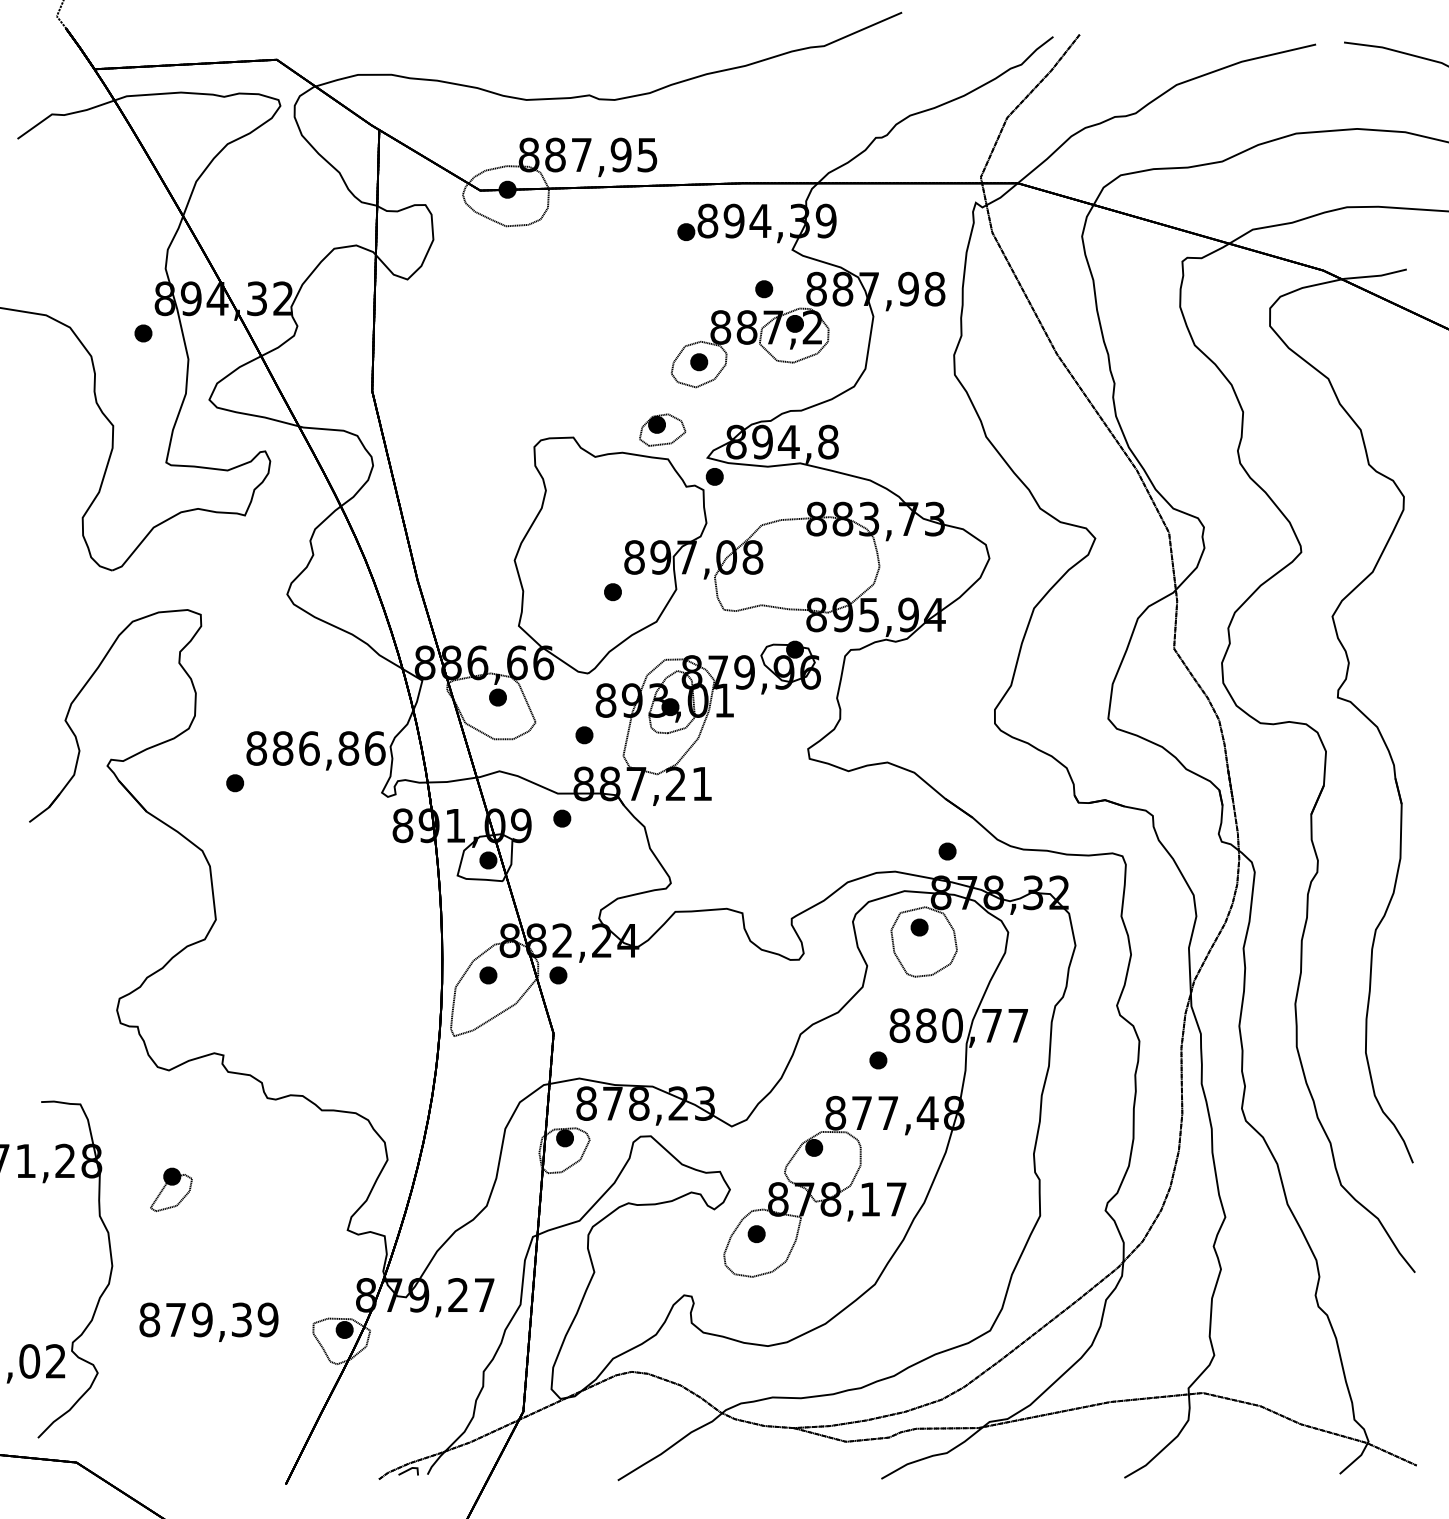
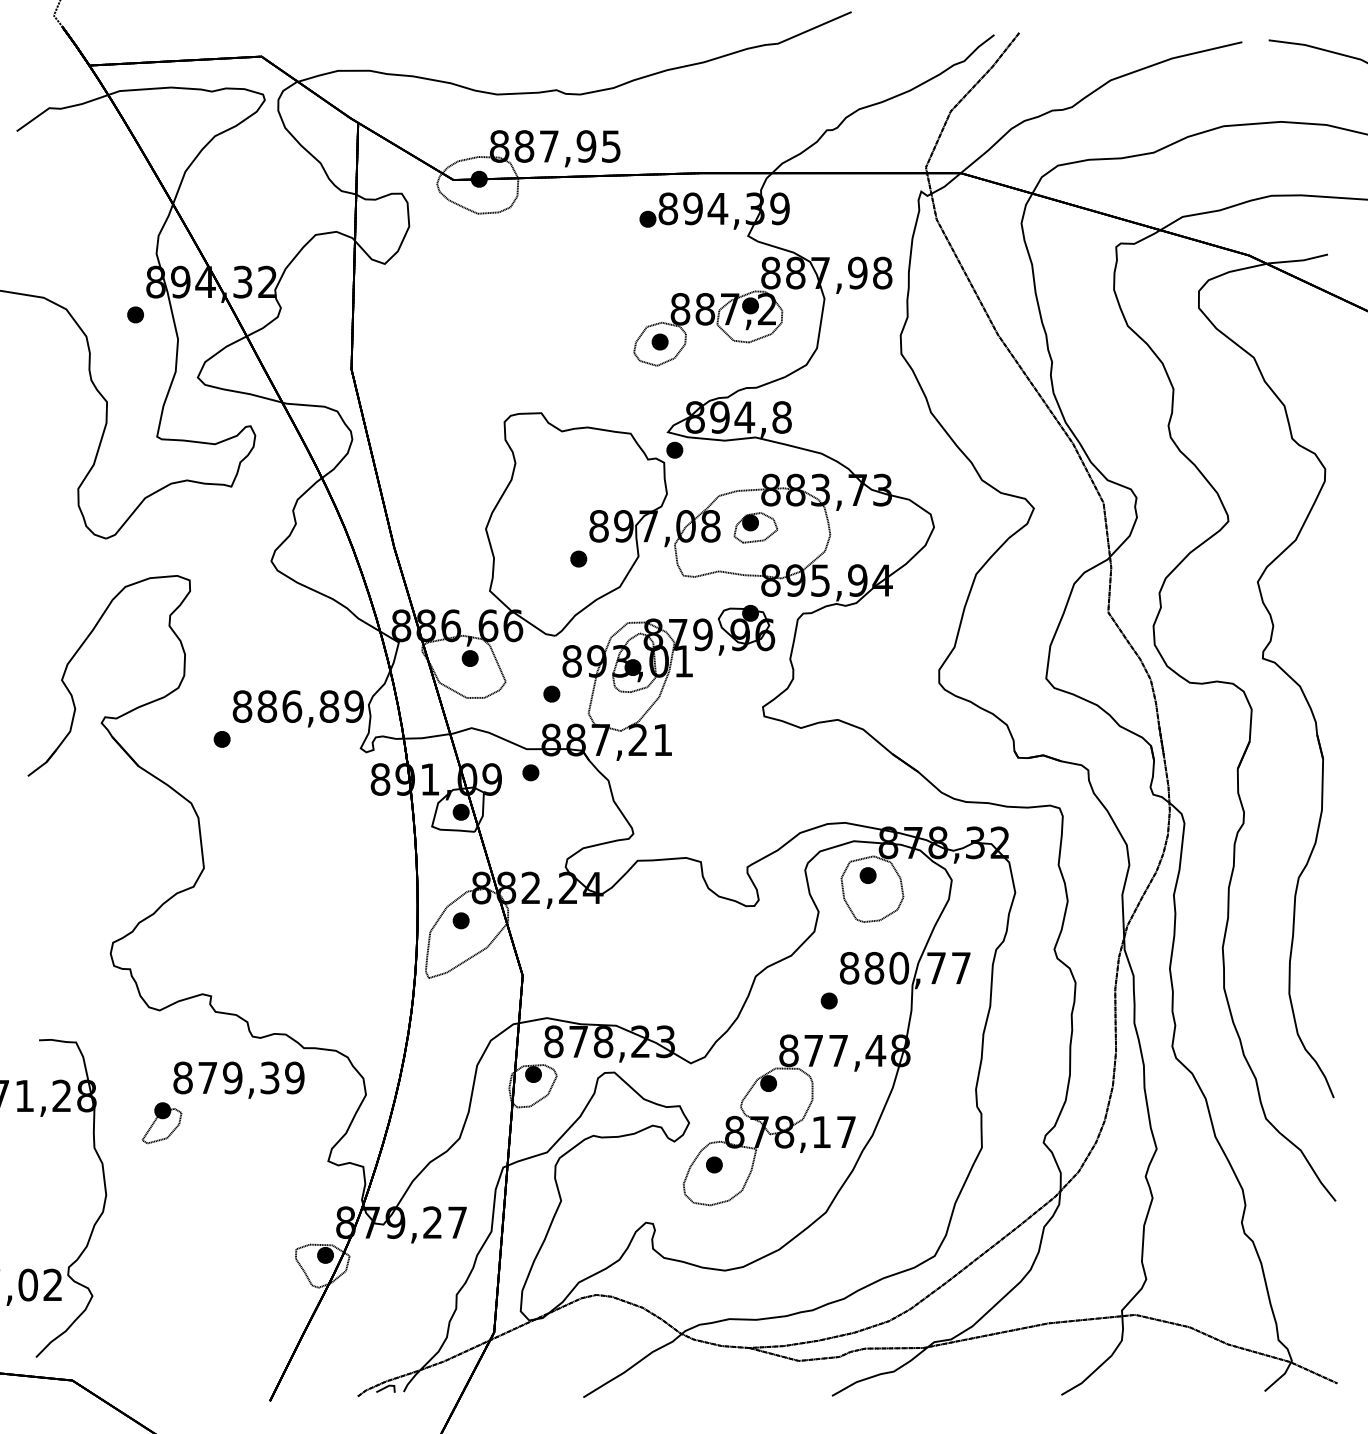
part: (764, 289) -> (721, 273), removed
part: (662, 429) -> (755, 527), moved
text: (374, 748) -> (353, 706), 886,86 -> 886,89
part: (947, 851) -> (894, 803), removed
part: (558, 975) -> (527, 920), removed
text: (208, 1321) -> (238, 1079), moved

